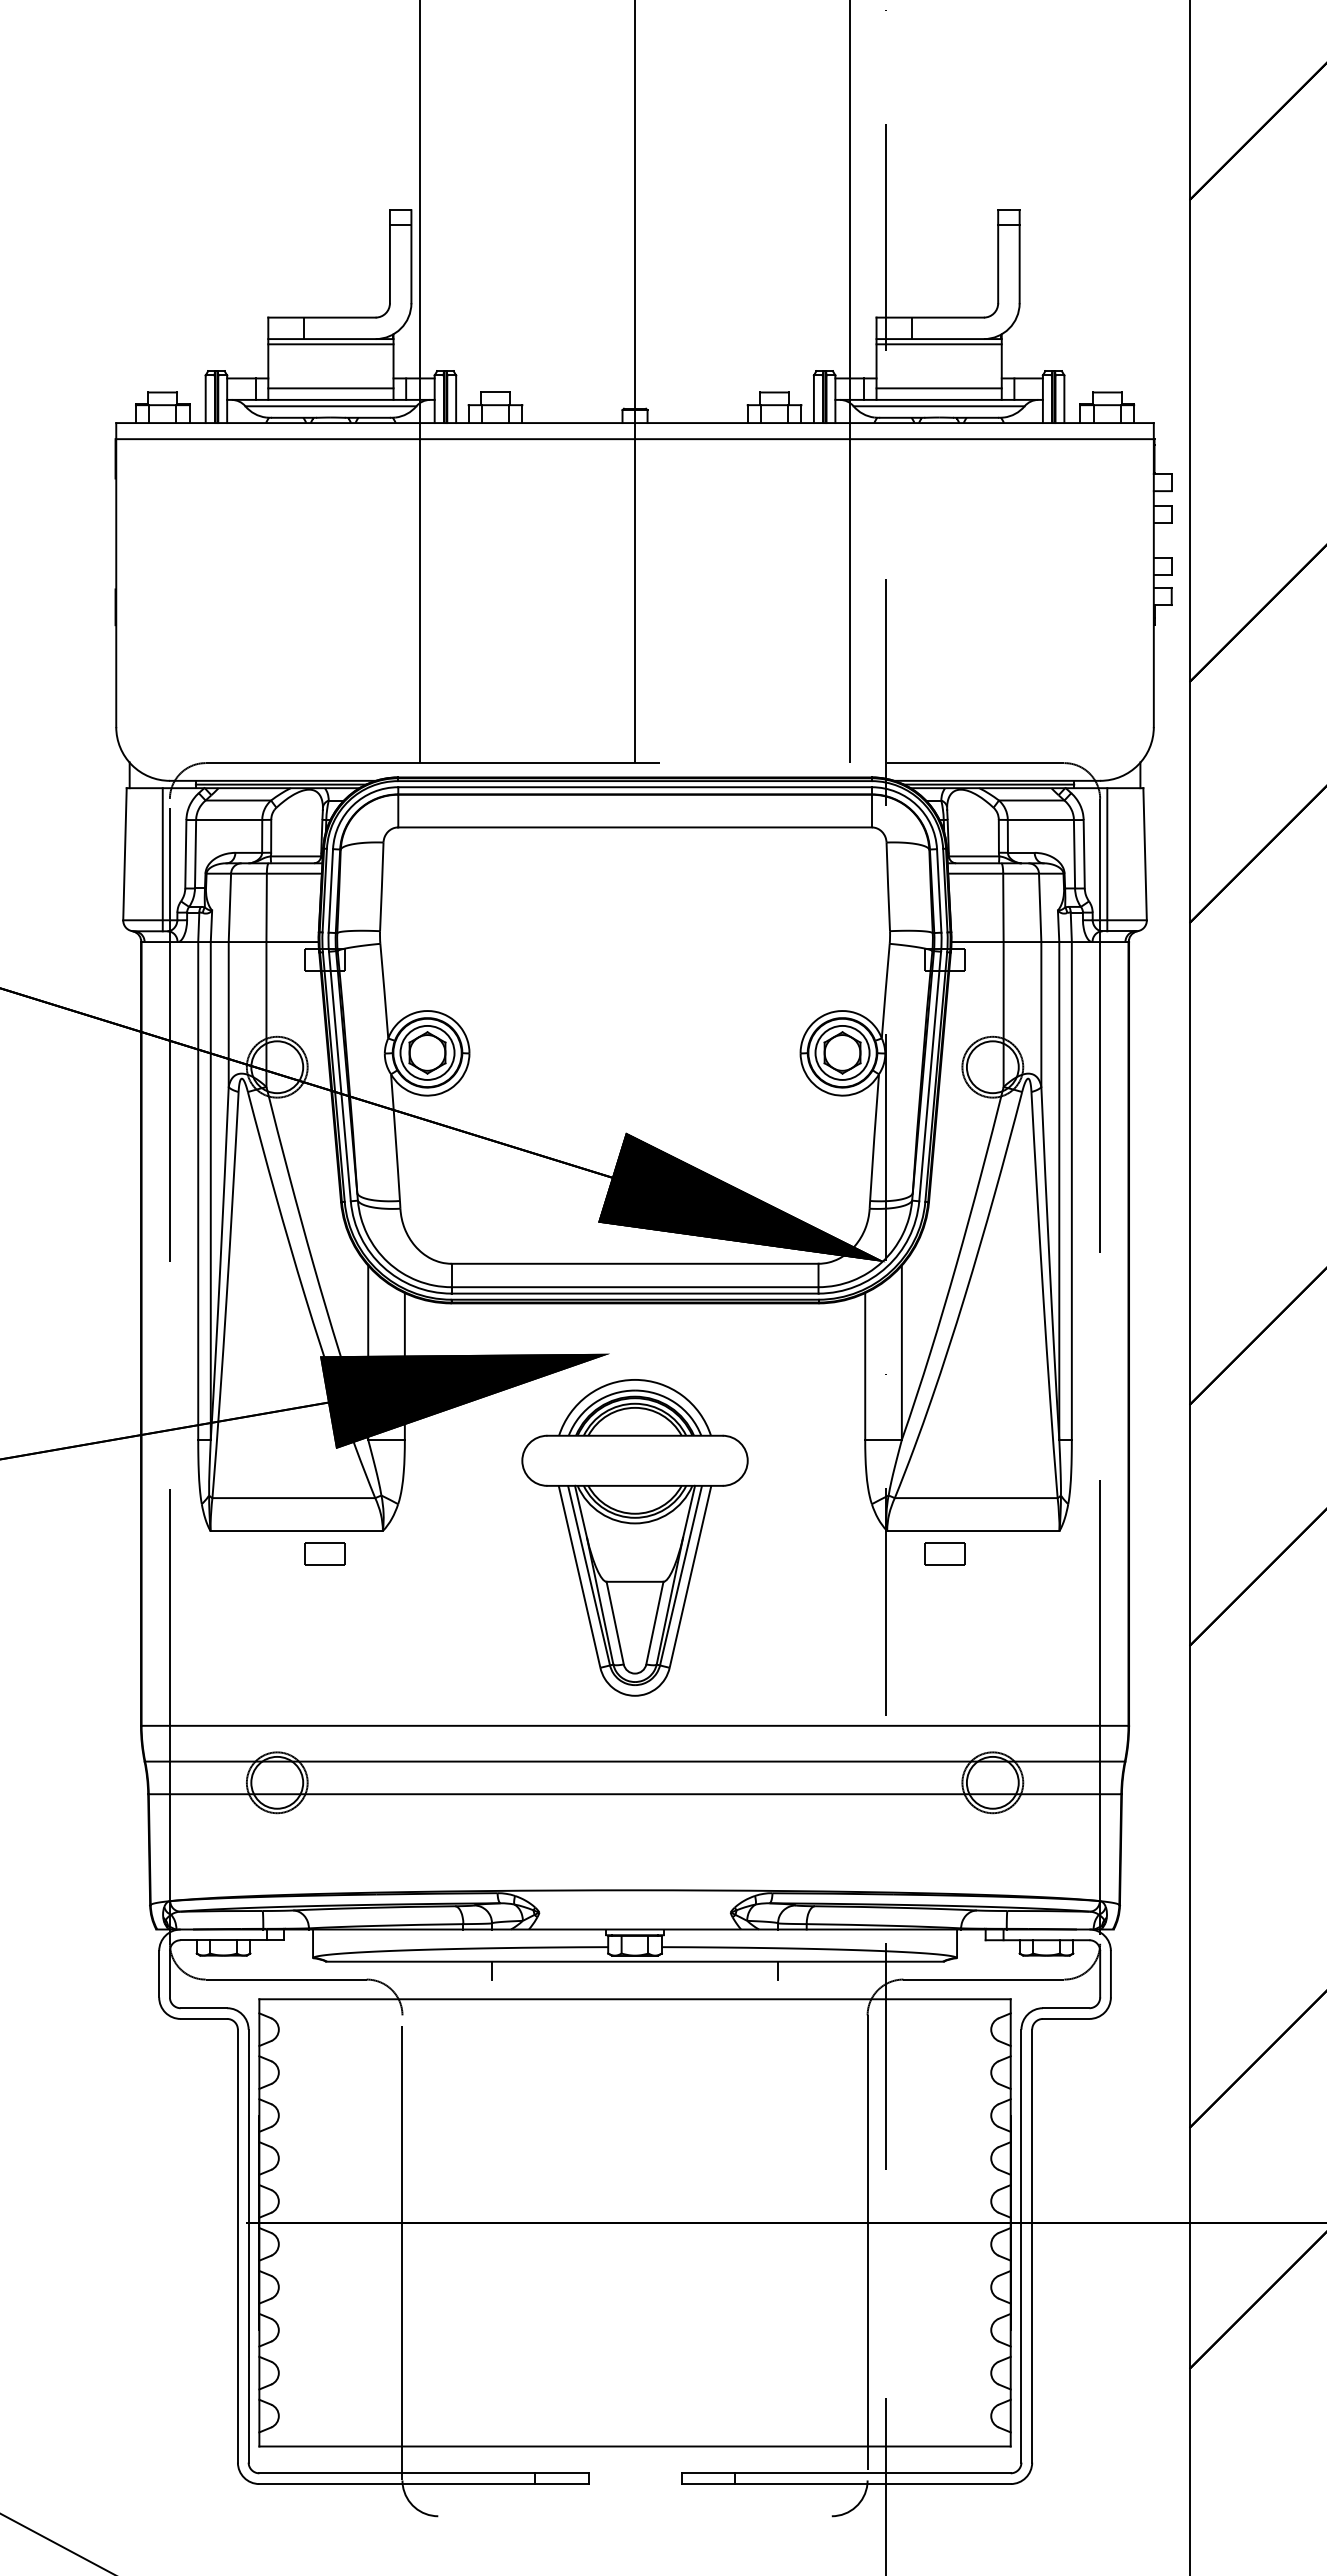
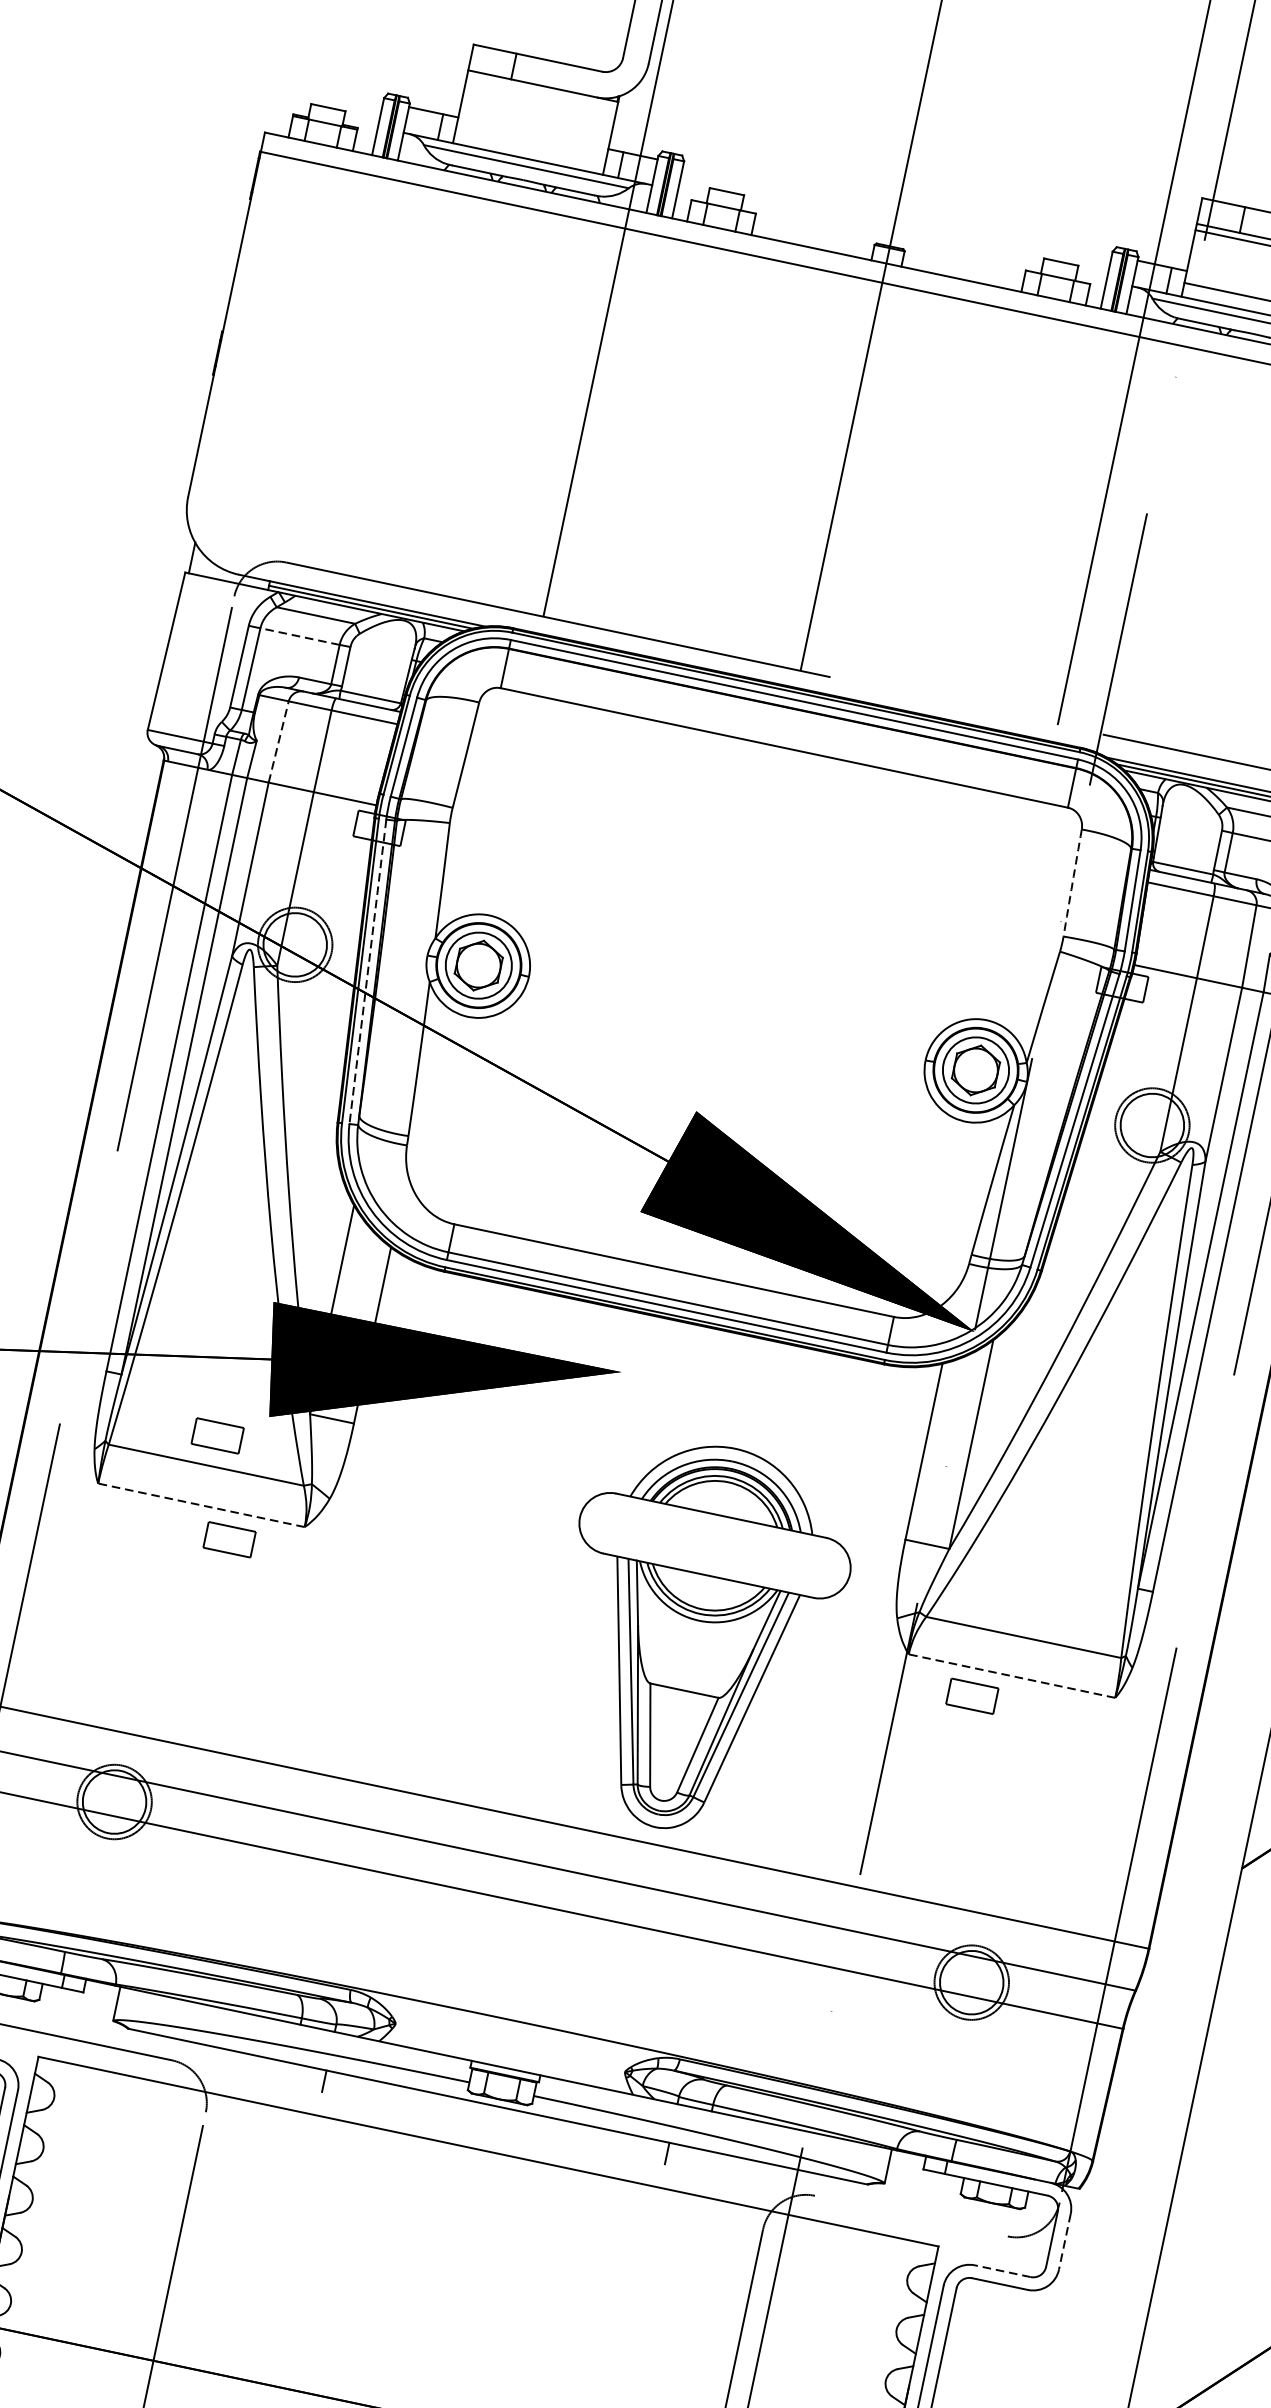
line: (330, 344) -> (541, 92), removed
line: (330, 388) -> (530, 145), removed
line: (228, 820) -> (299, 636), solid -> dashed
line: (162, 859) -> (210, 667), removed
arc: (888, 886) -> (1073, 882), solid -> dashed
line: (229, 907) -> (278, 741), solid -> dashed
line: (339, 1077) -> (367, 972), solid -> dashed
part: (297, 1472) -> (217, 1435), added
line: (296, 1531) -> (201, 1505), solid -> dashed
line: (972, 1531) -> (1010, 1676), solid -> dashed
part: (634, 1537) -> (695, 1637), moved
line: (1110, 1974) -> (1064, 2242), solid -> dashed
line: (983, 1979) -> (910, 2215), removed
line: (1065, 2008) -> (1001, 2271), solid -> dashed

